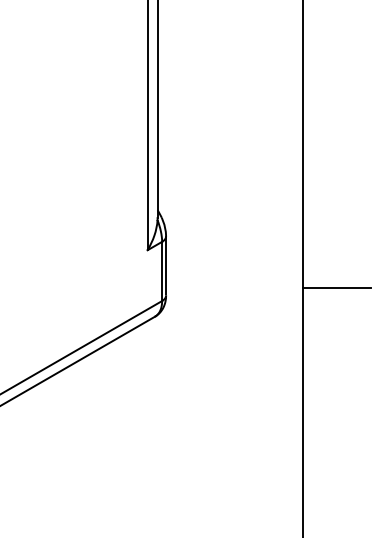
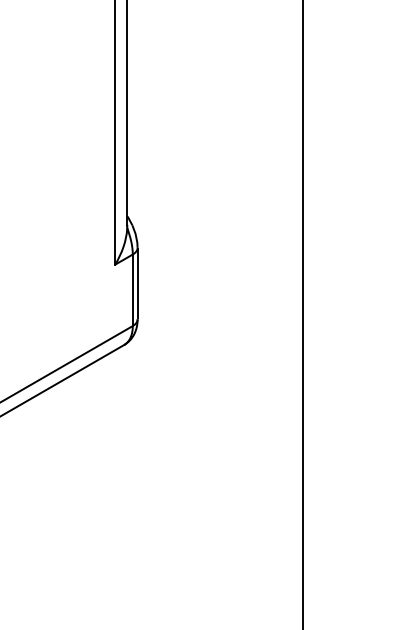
line: (336, 287) -> (343, 309), removed

